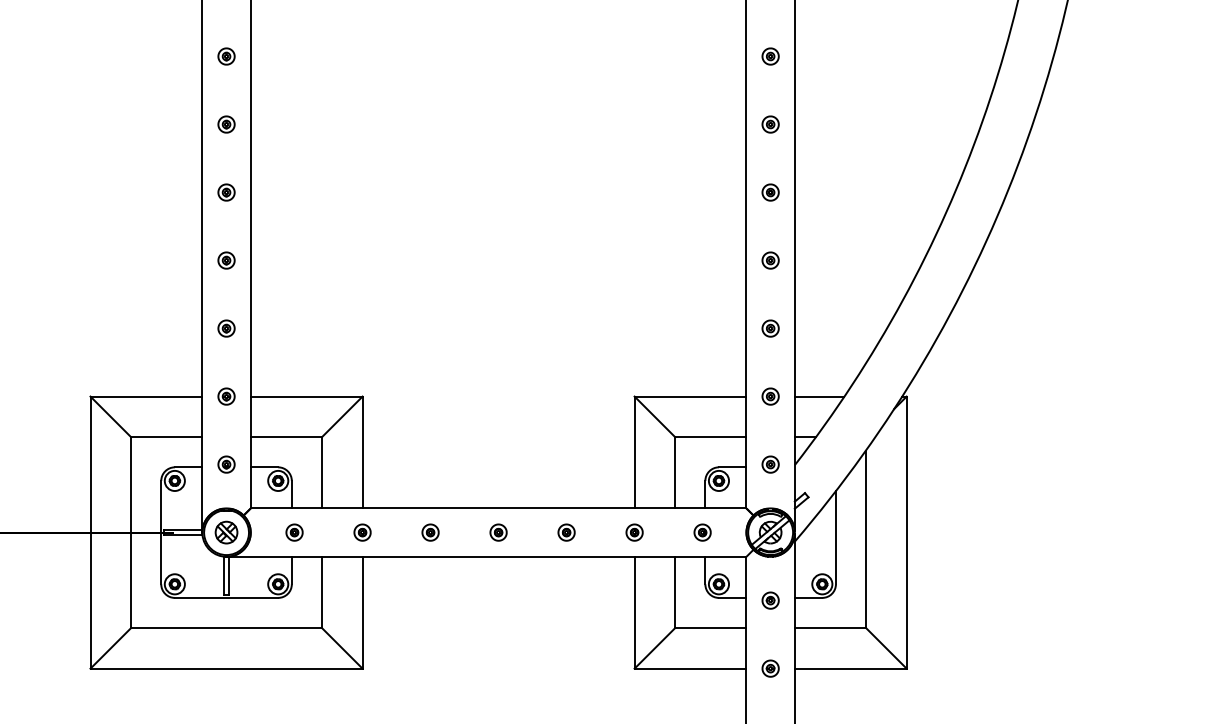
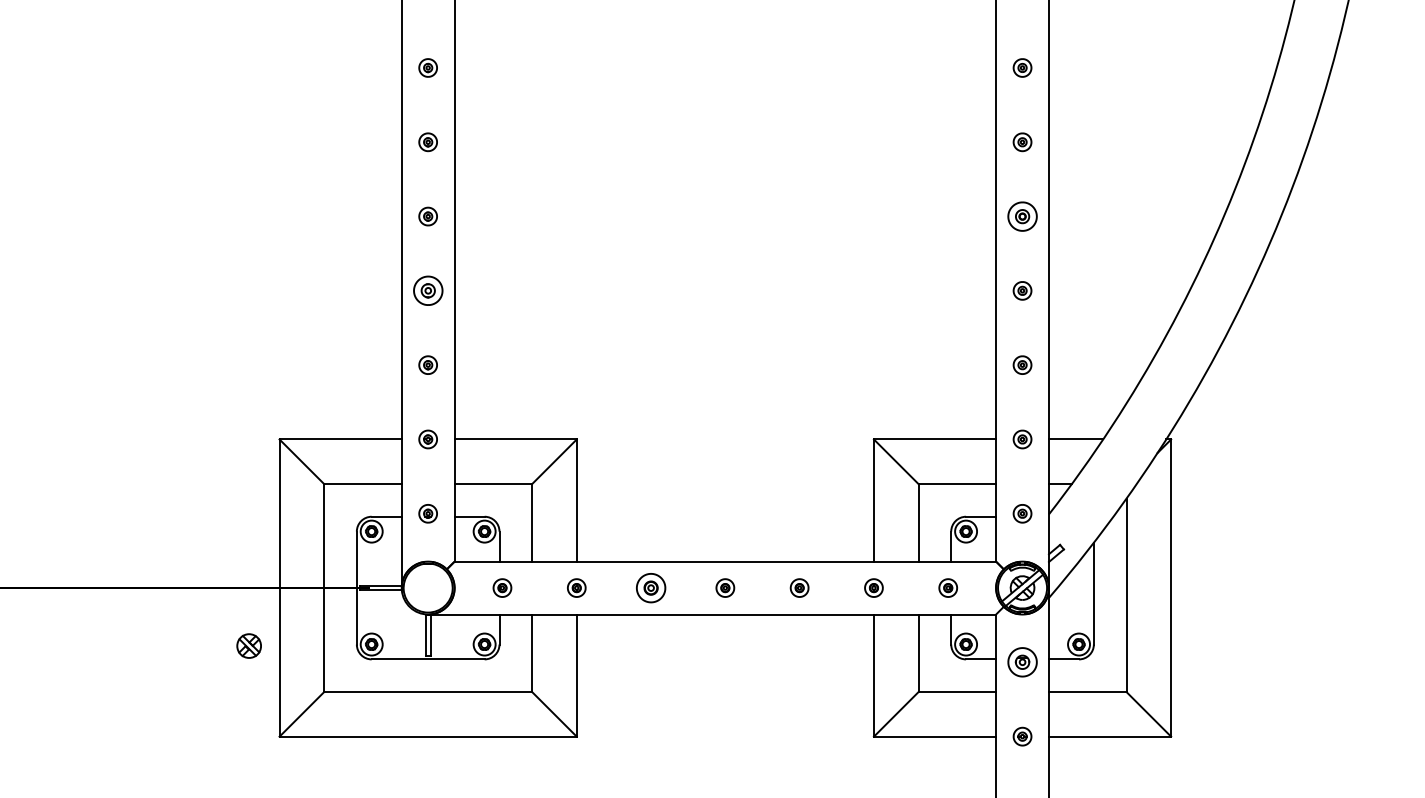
part: (770, 192) -> (1022, 216), size x1.6
part: (225, 260) -> (427, 290), size x1.6
part: (225, 532) -> (248, 645), moved
part: (430, 532) -> (650, 587), size x1.6
part: (770, 600) -> (1022, 662), size x1.6

